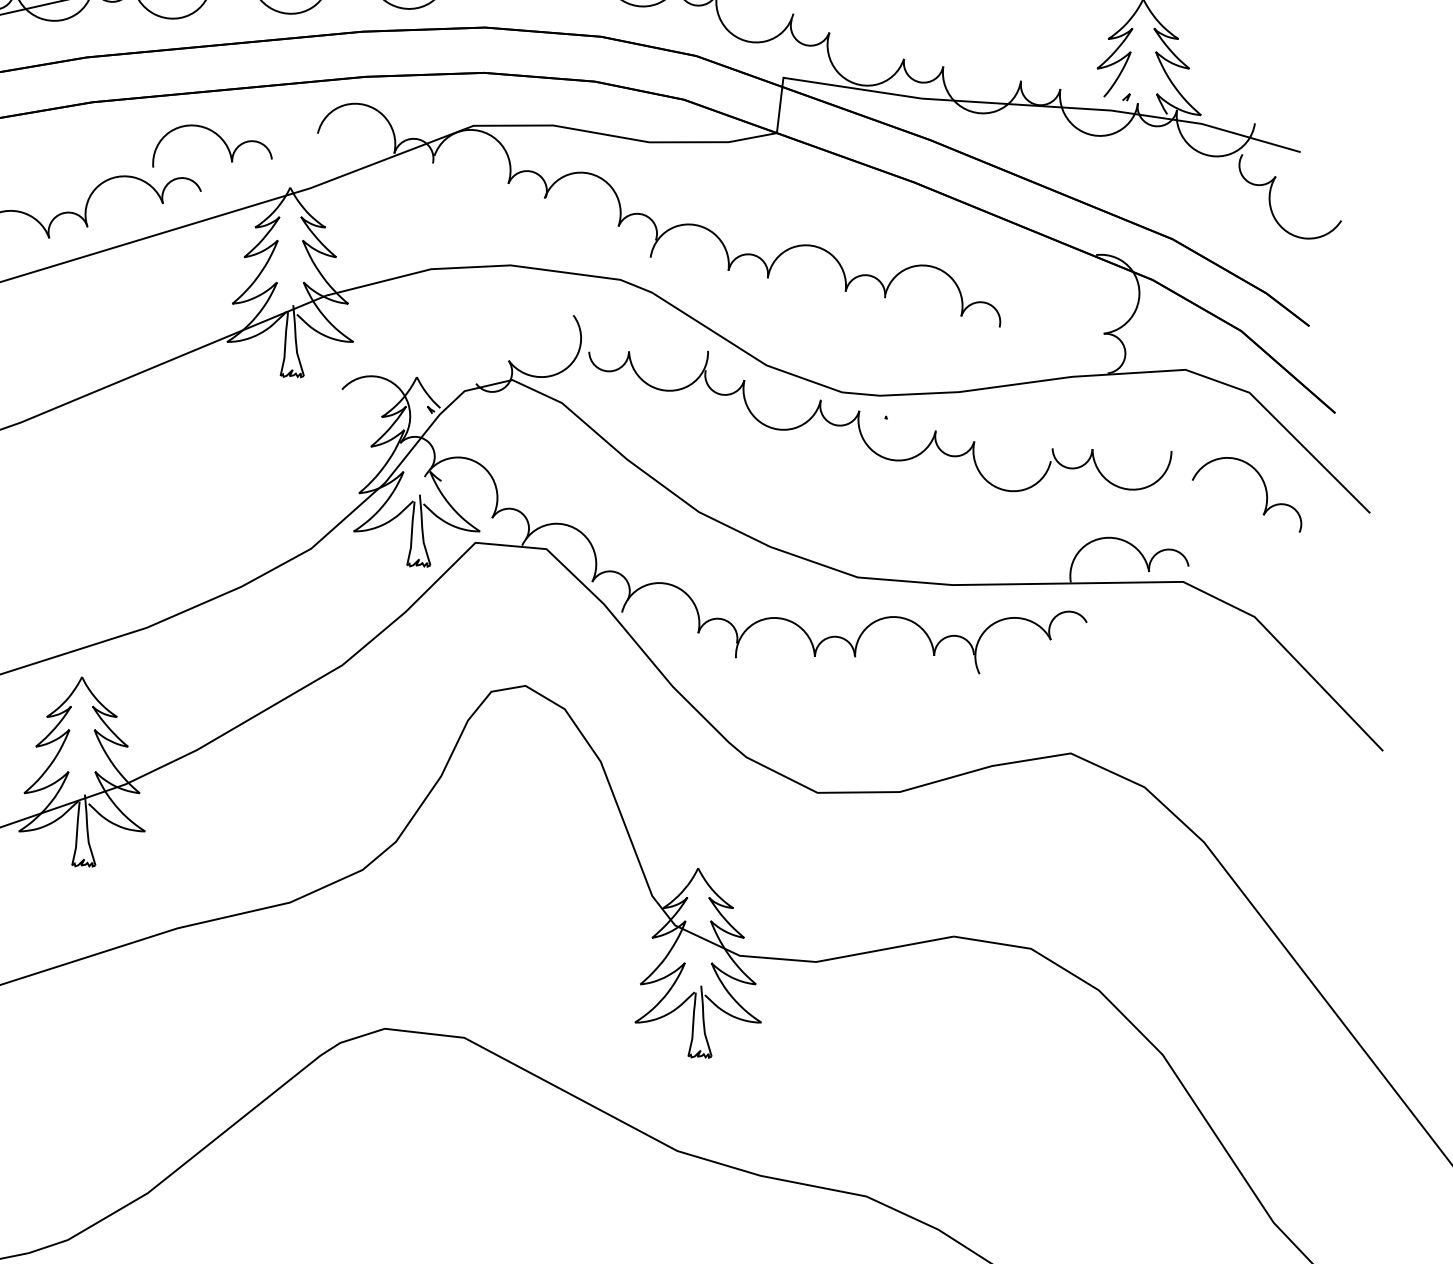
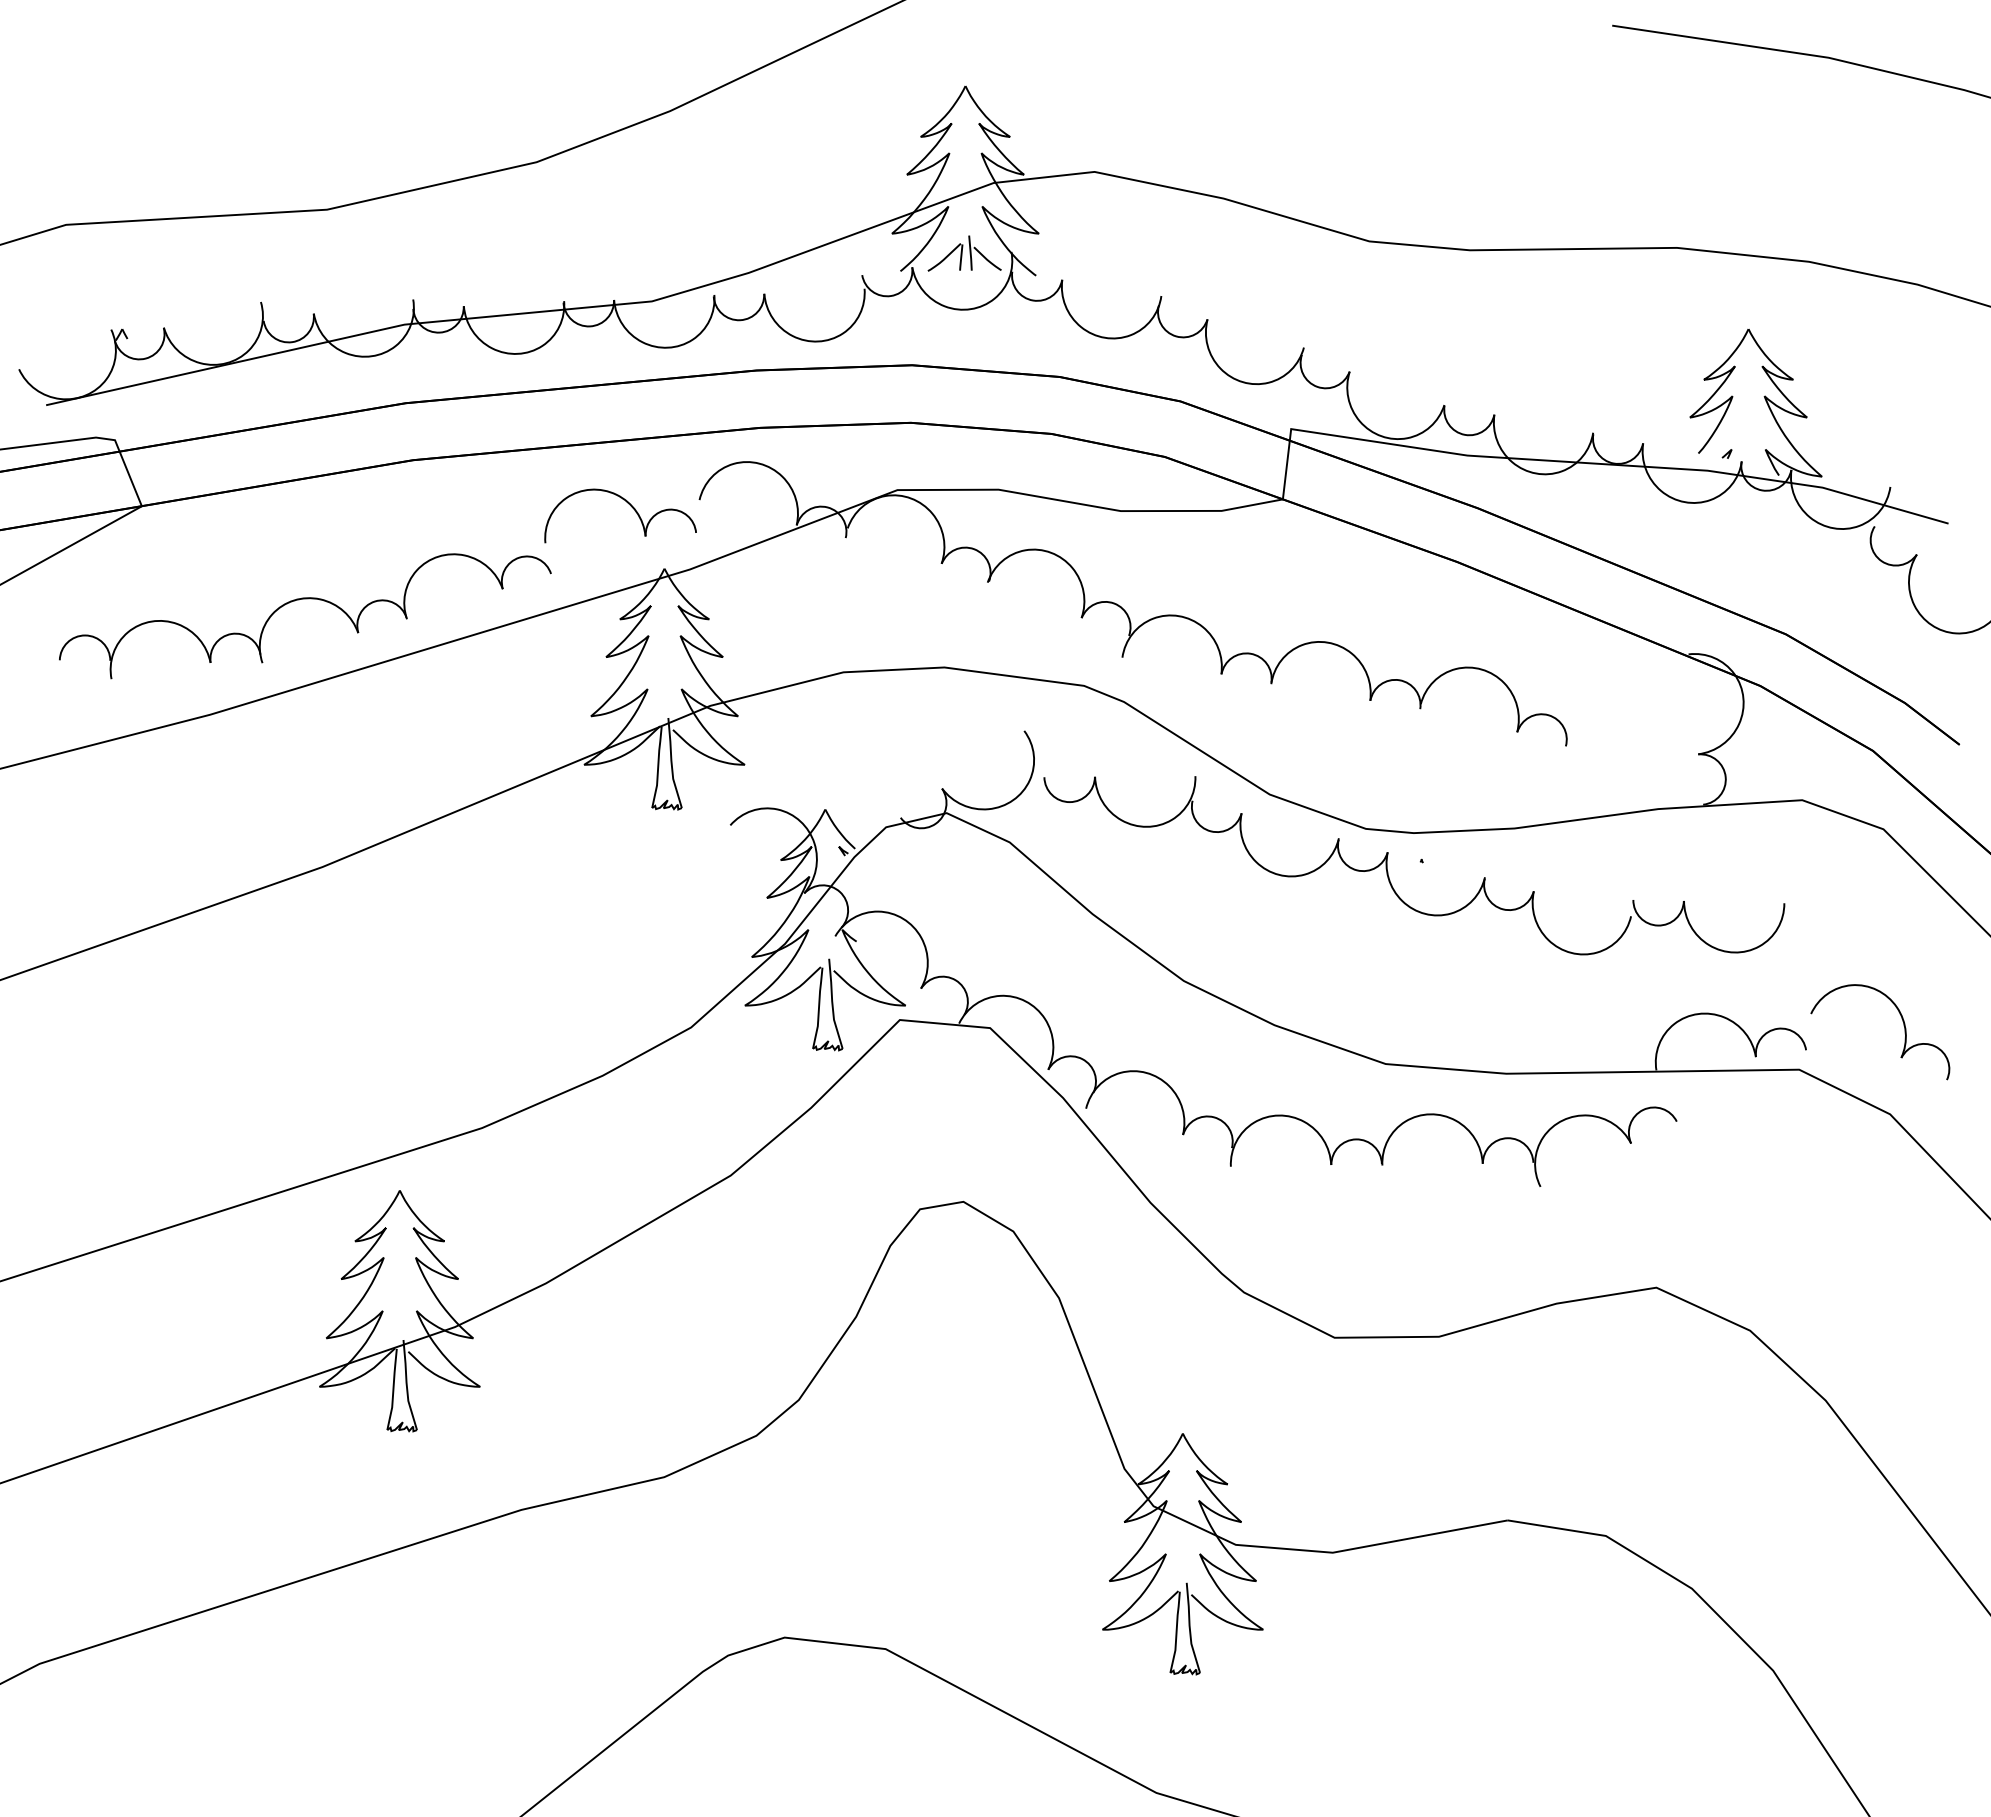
part: (219, 137) -> (629, 505), moved
part: (1266, 495) -> (1904, 1032), moved

